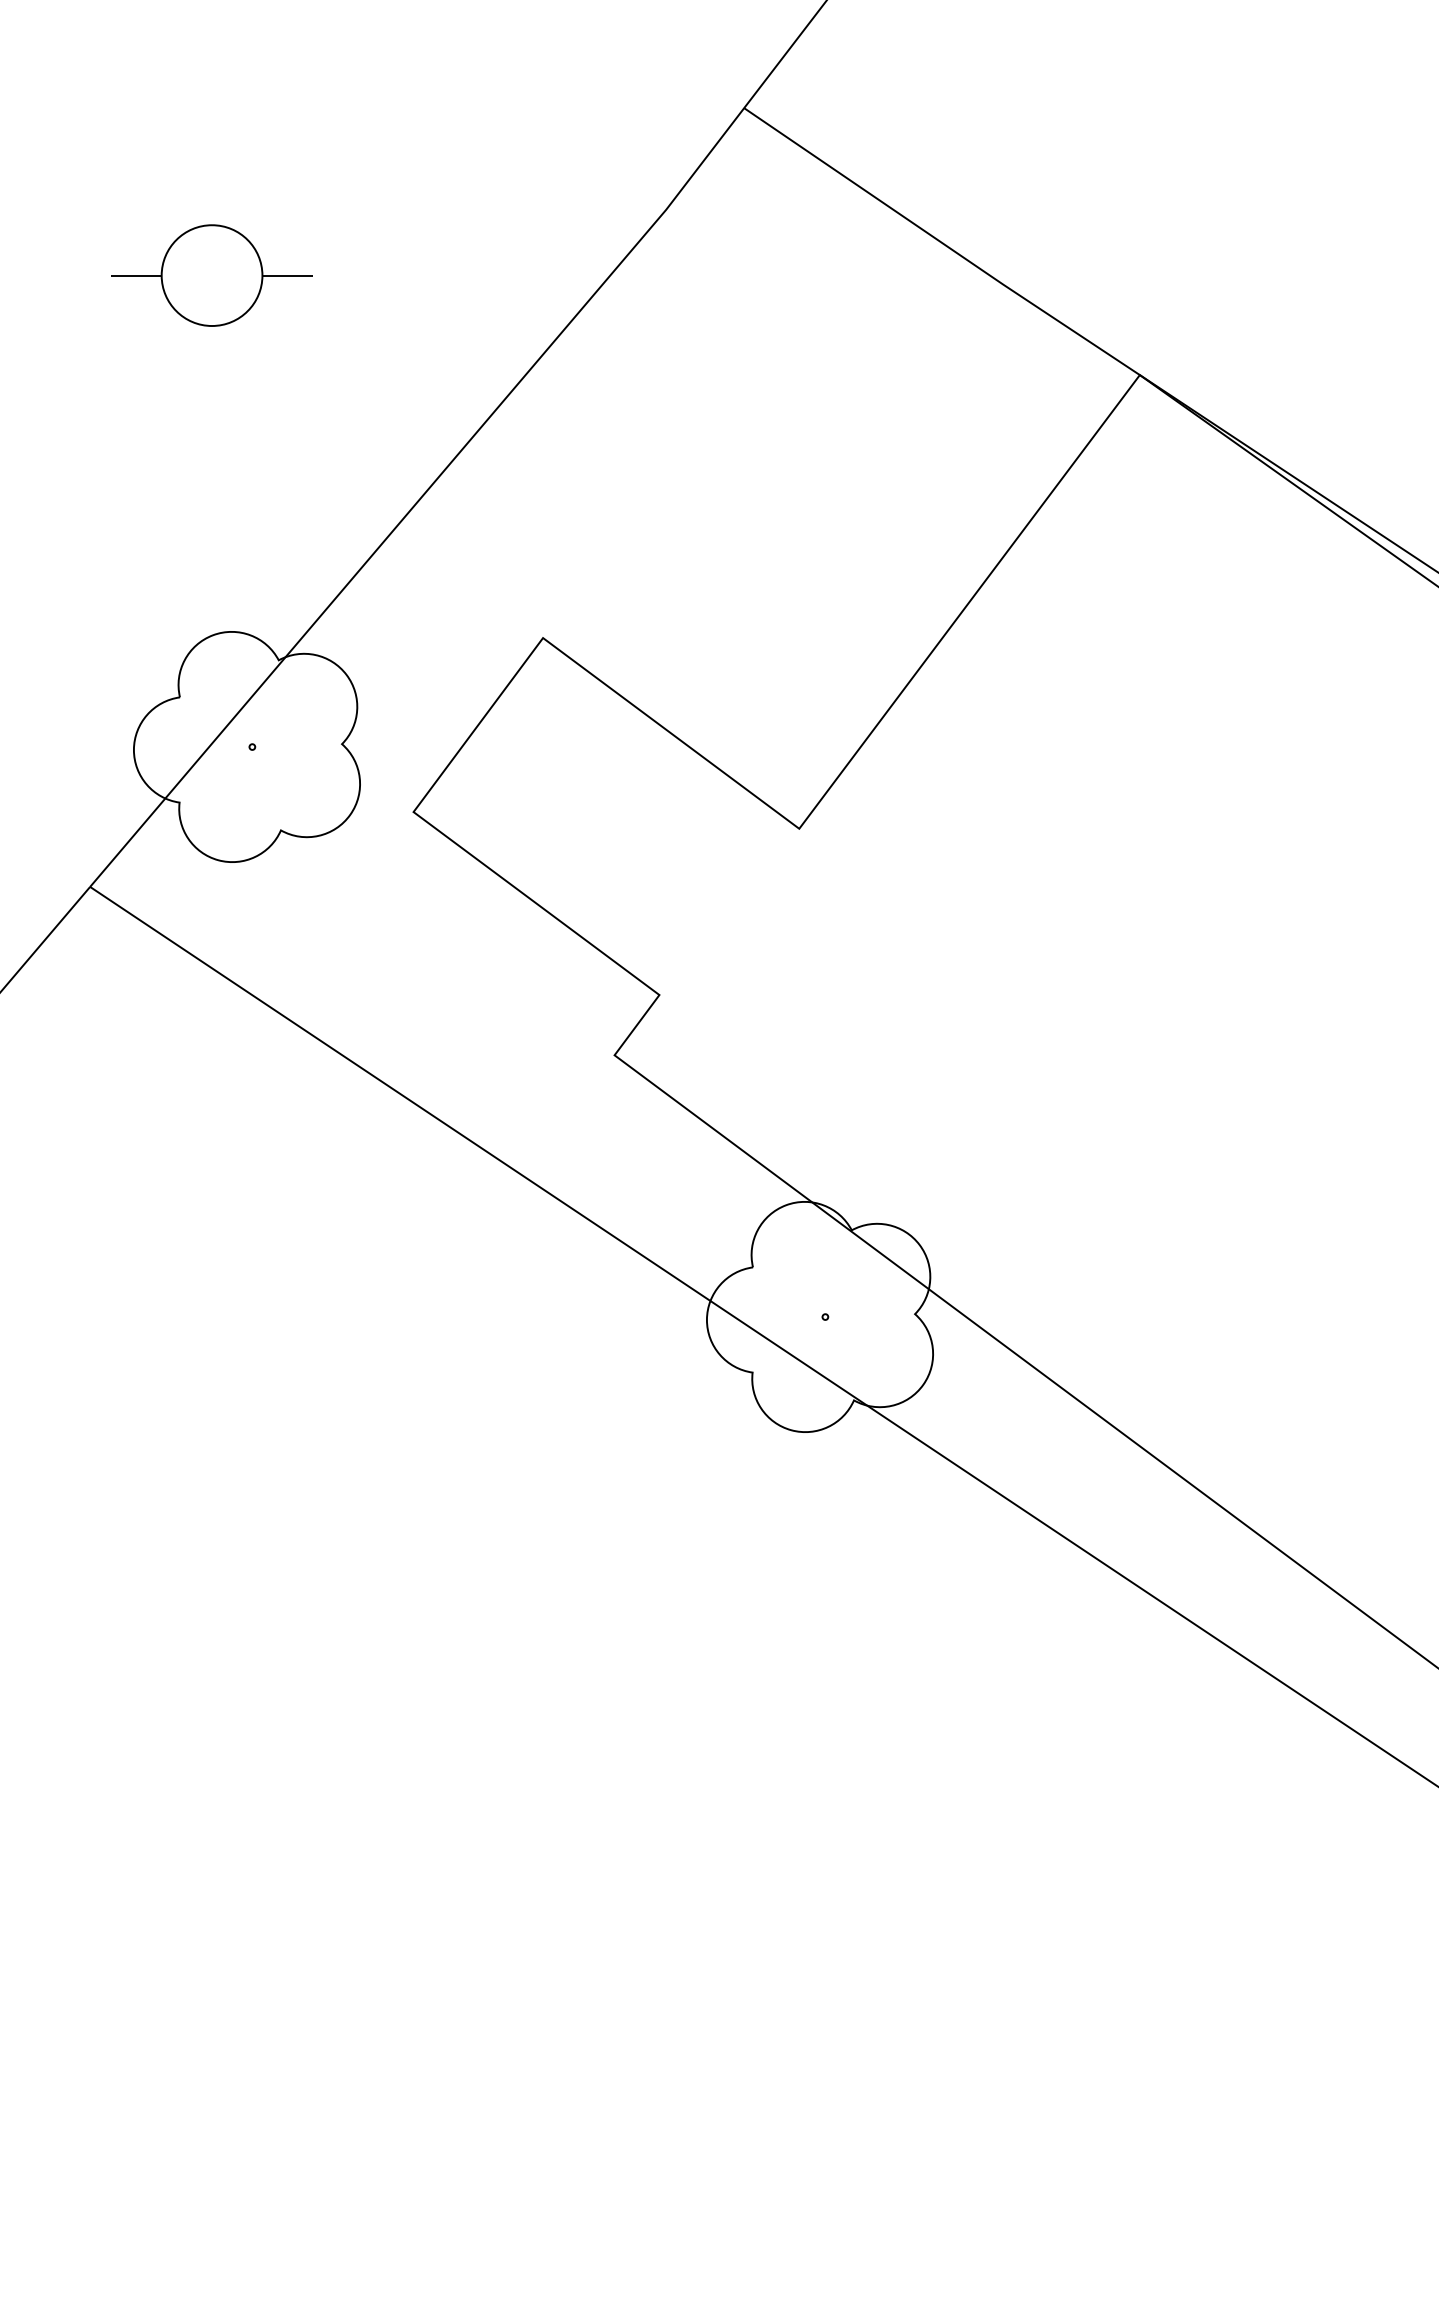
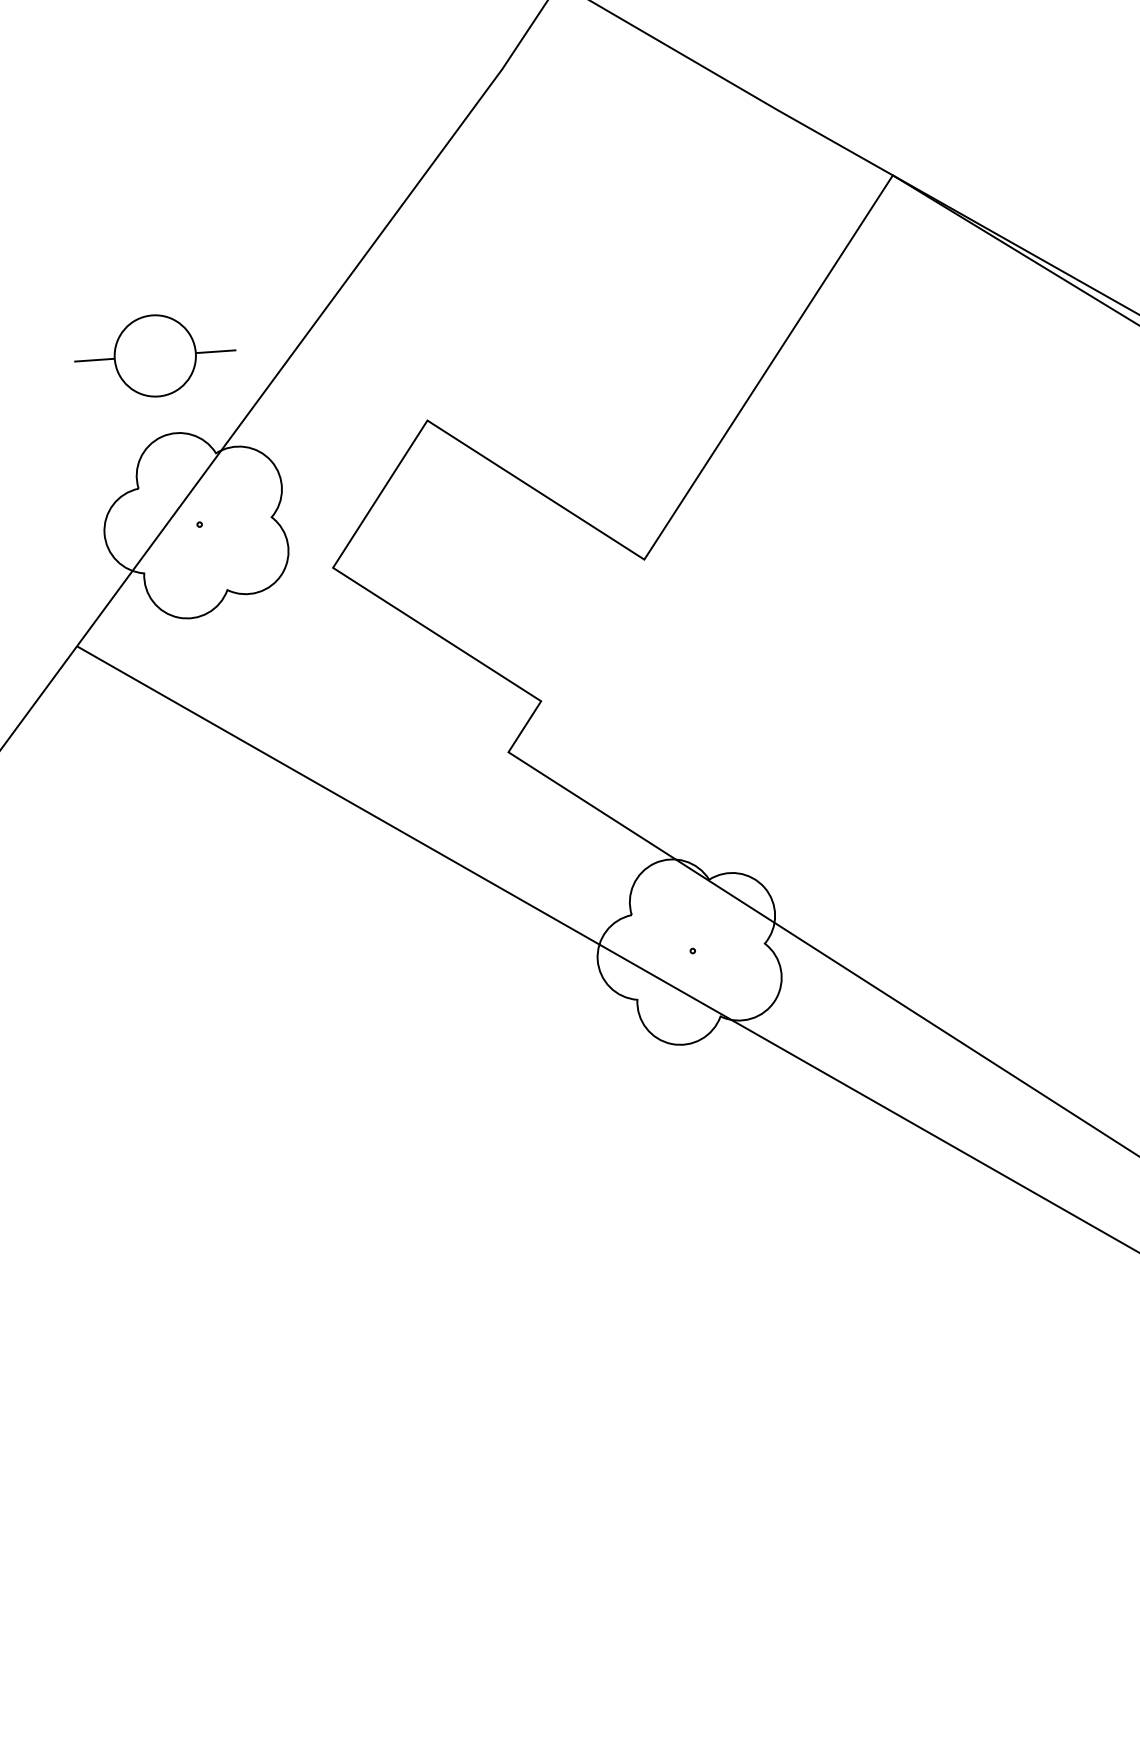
part: (211, 275) -> (154, 355), moved

